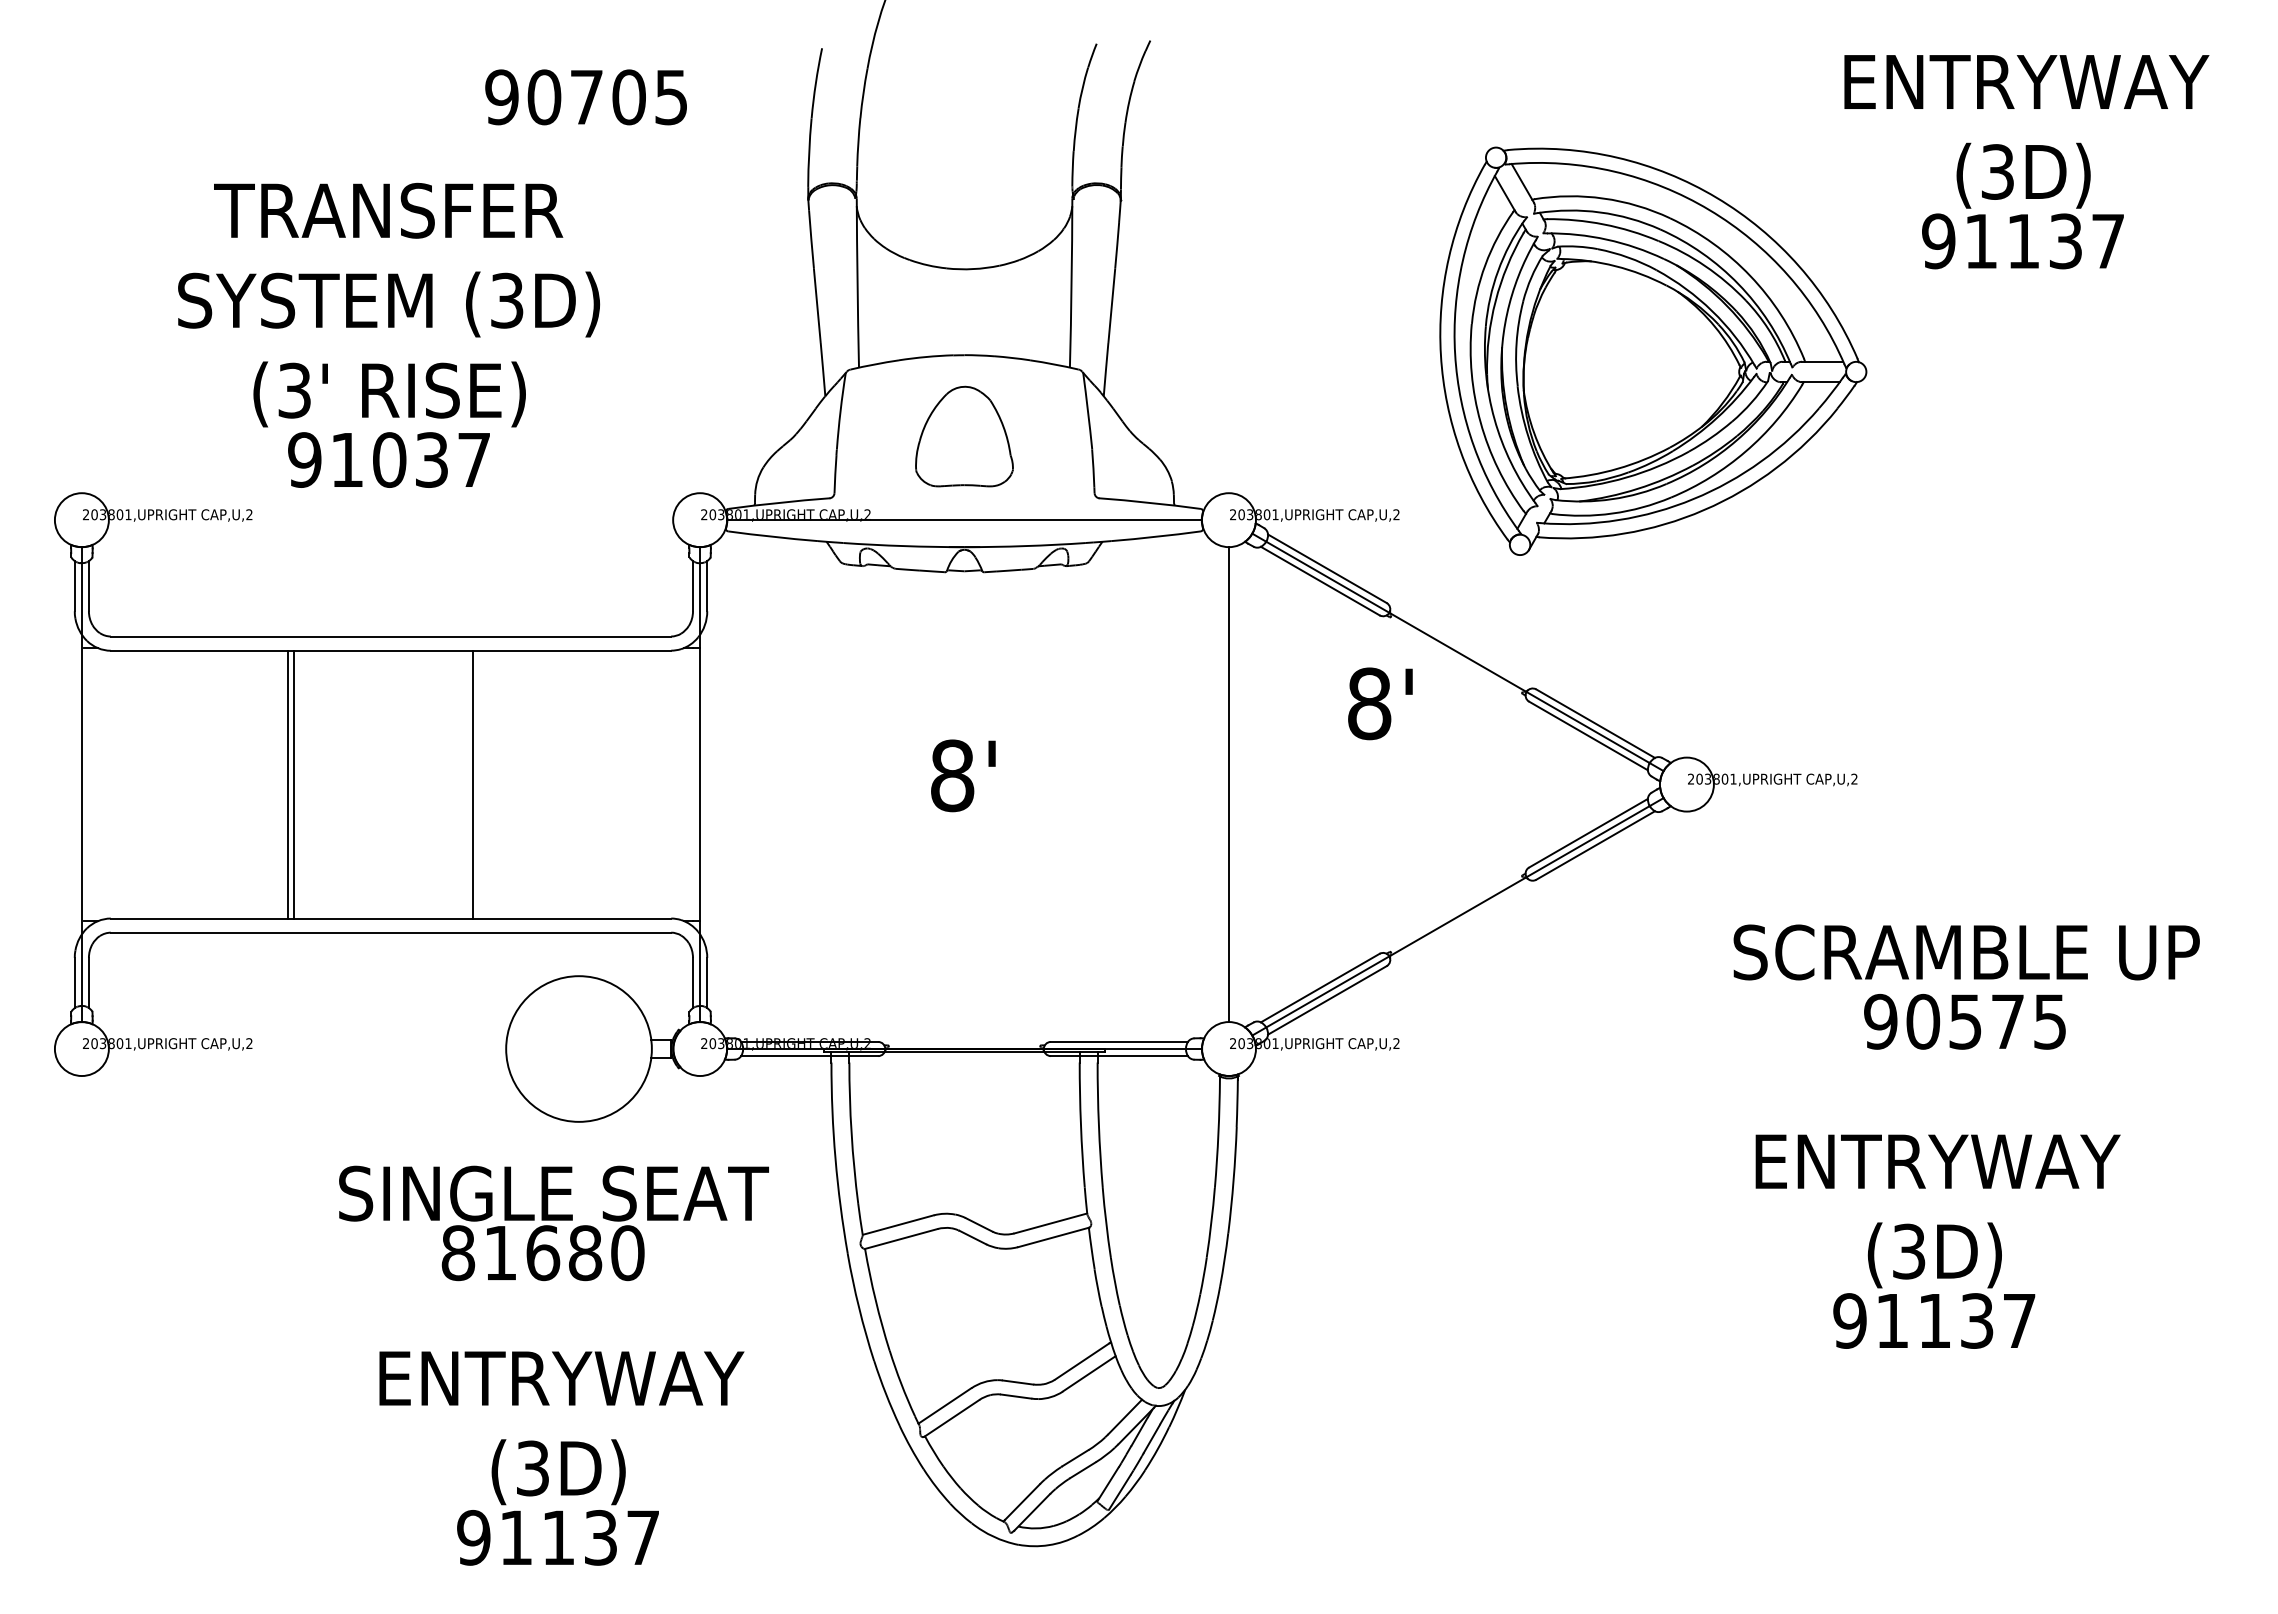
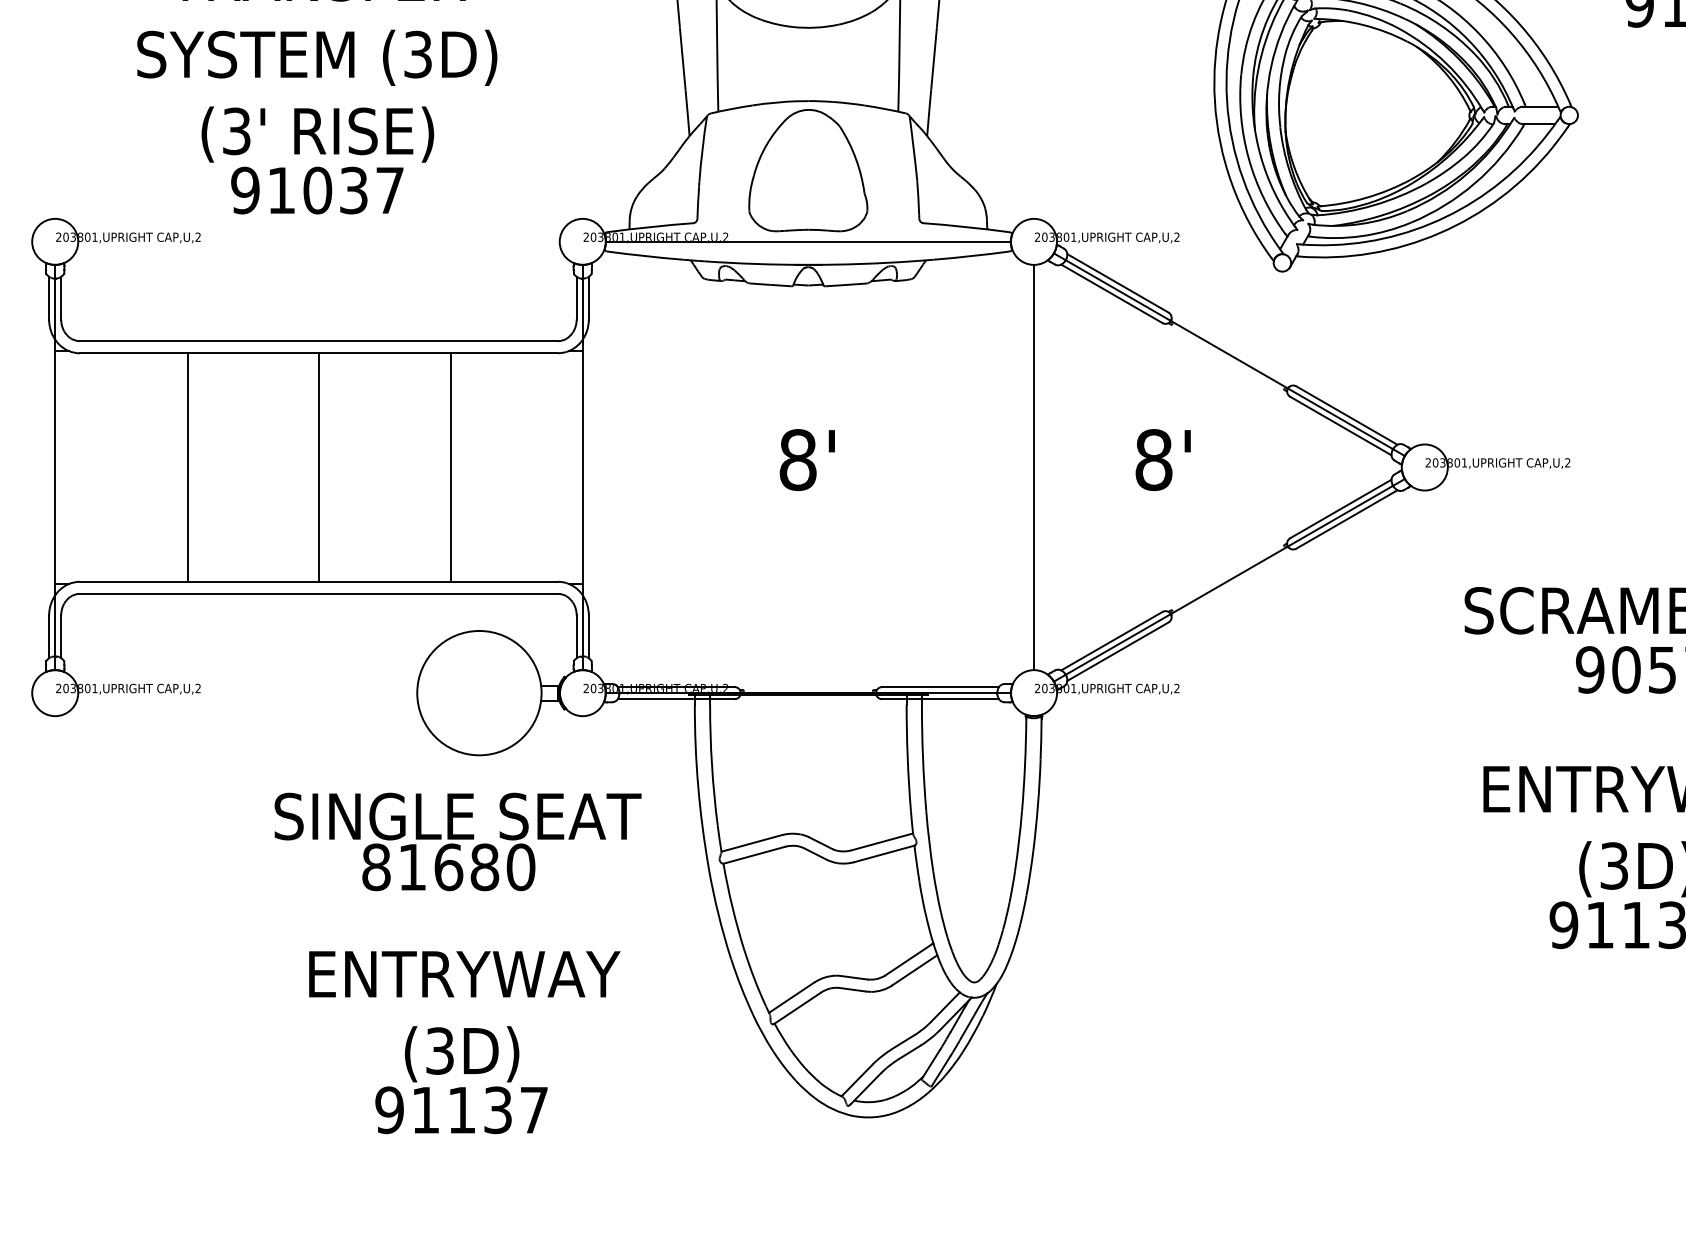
part: (964, 436) -> (808, 170), size x1.43
text: (1380, 703) -> (1163, 459), moved
line: (287, 784) -> (187, 467), moved
line: (294, 784) -> (319, 467), moved
line: (473, 784) -> (450, 467), moved

